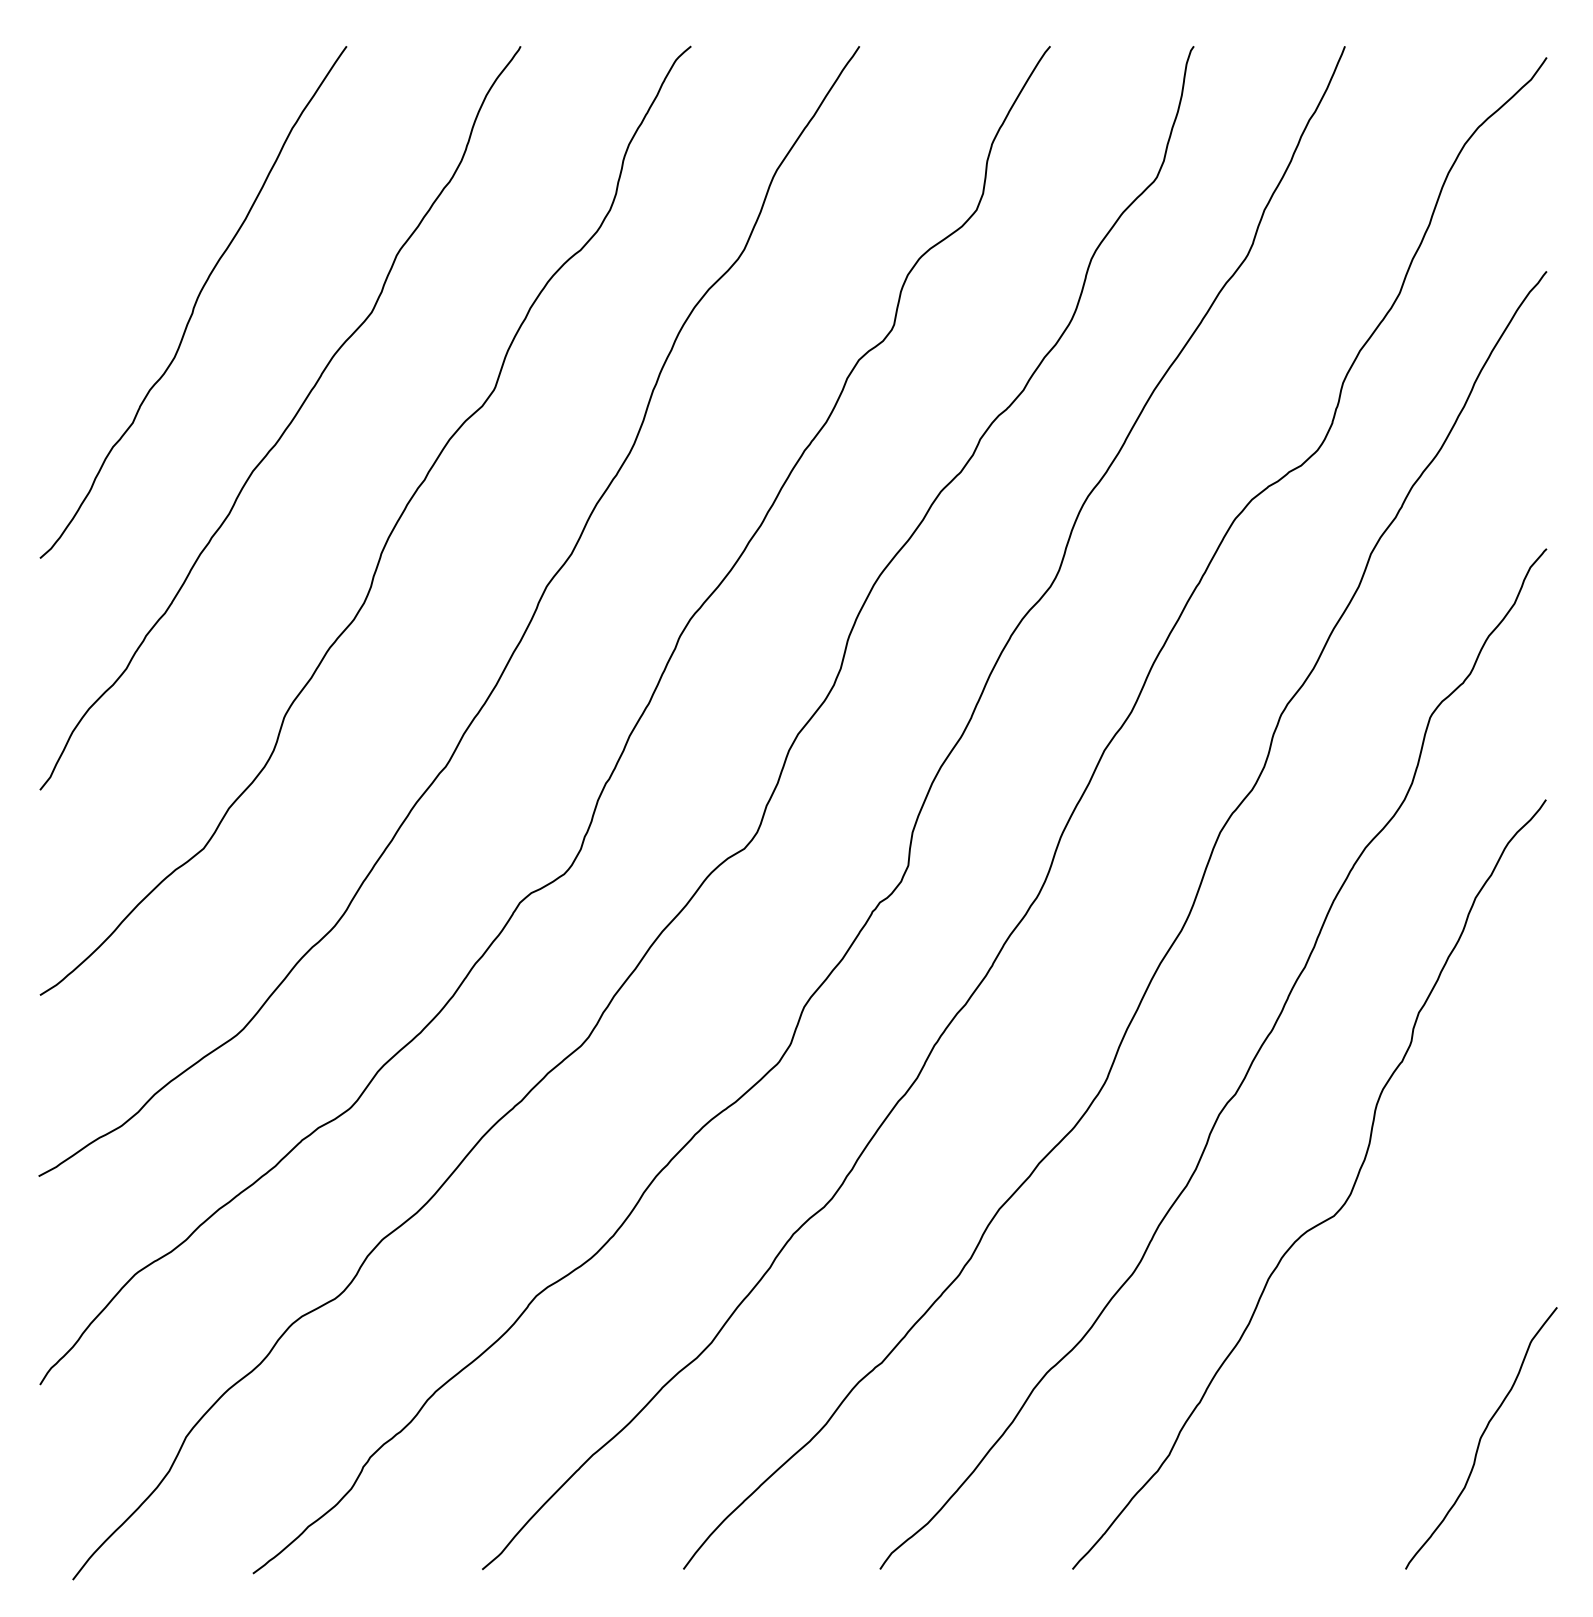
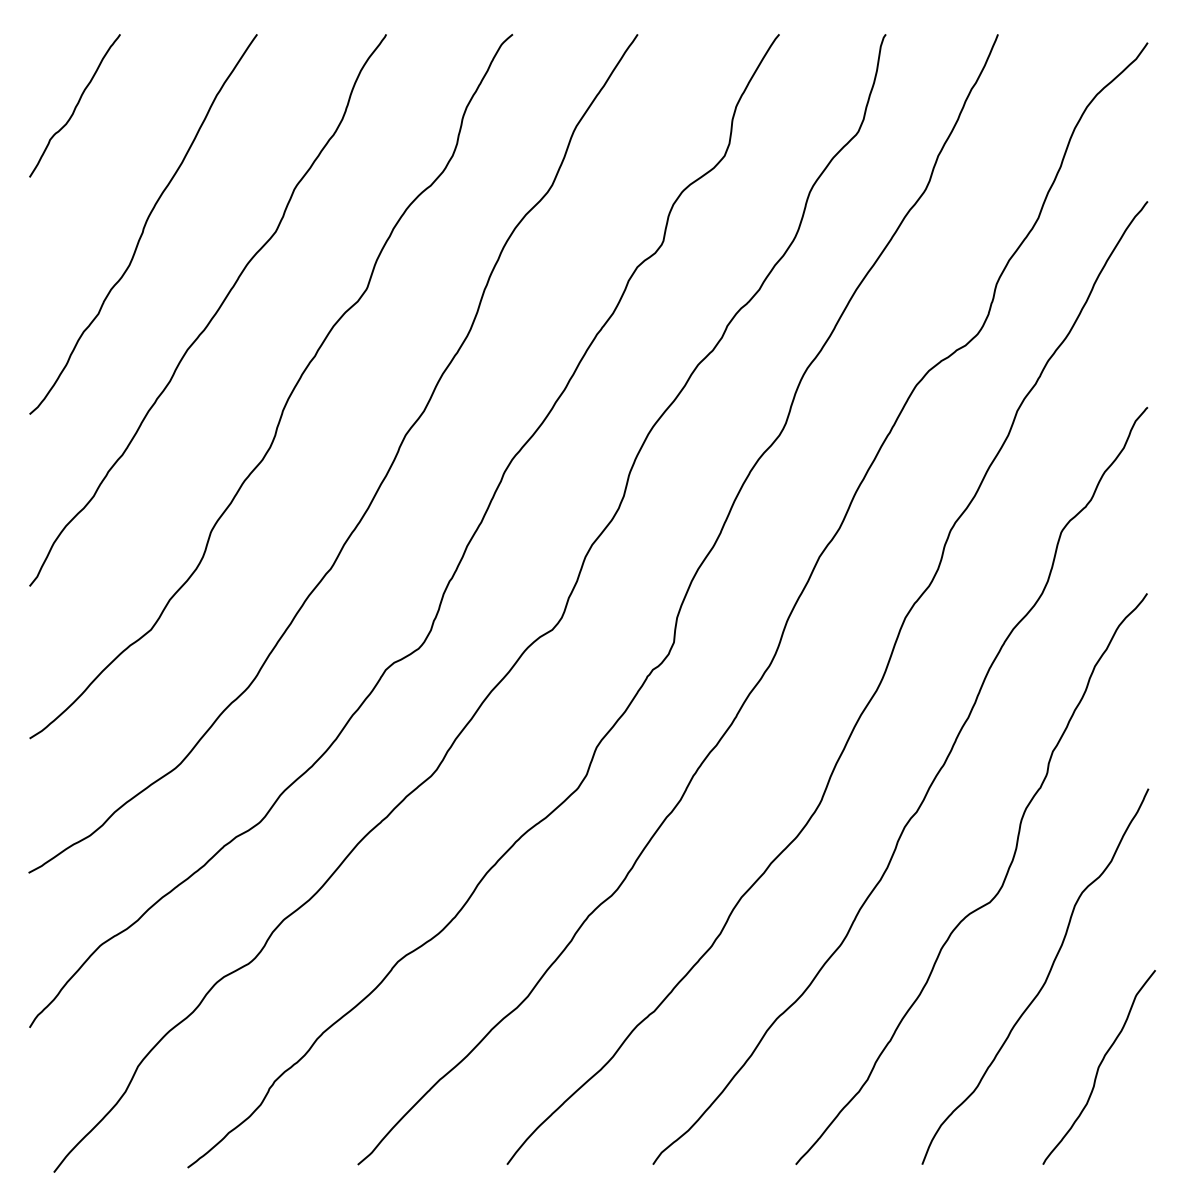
curve: (101, 143) -> (75, 106), added
curve: (1408, 1321) -> (1045, 980), added

